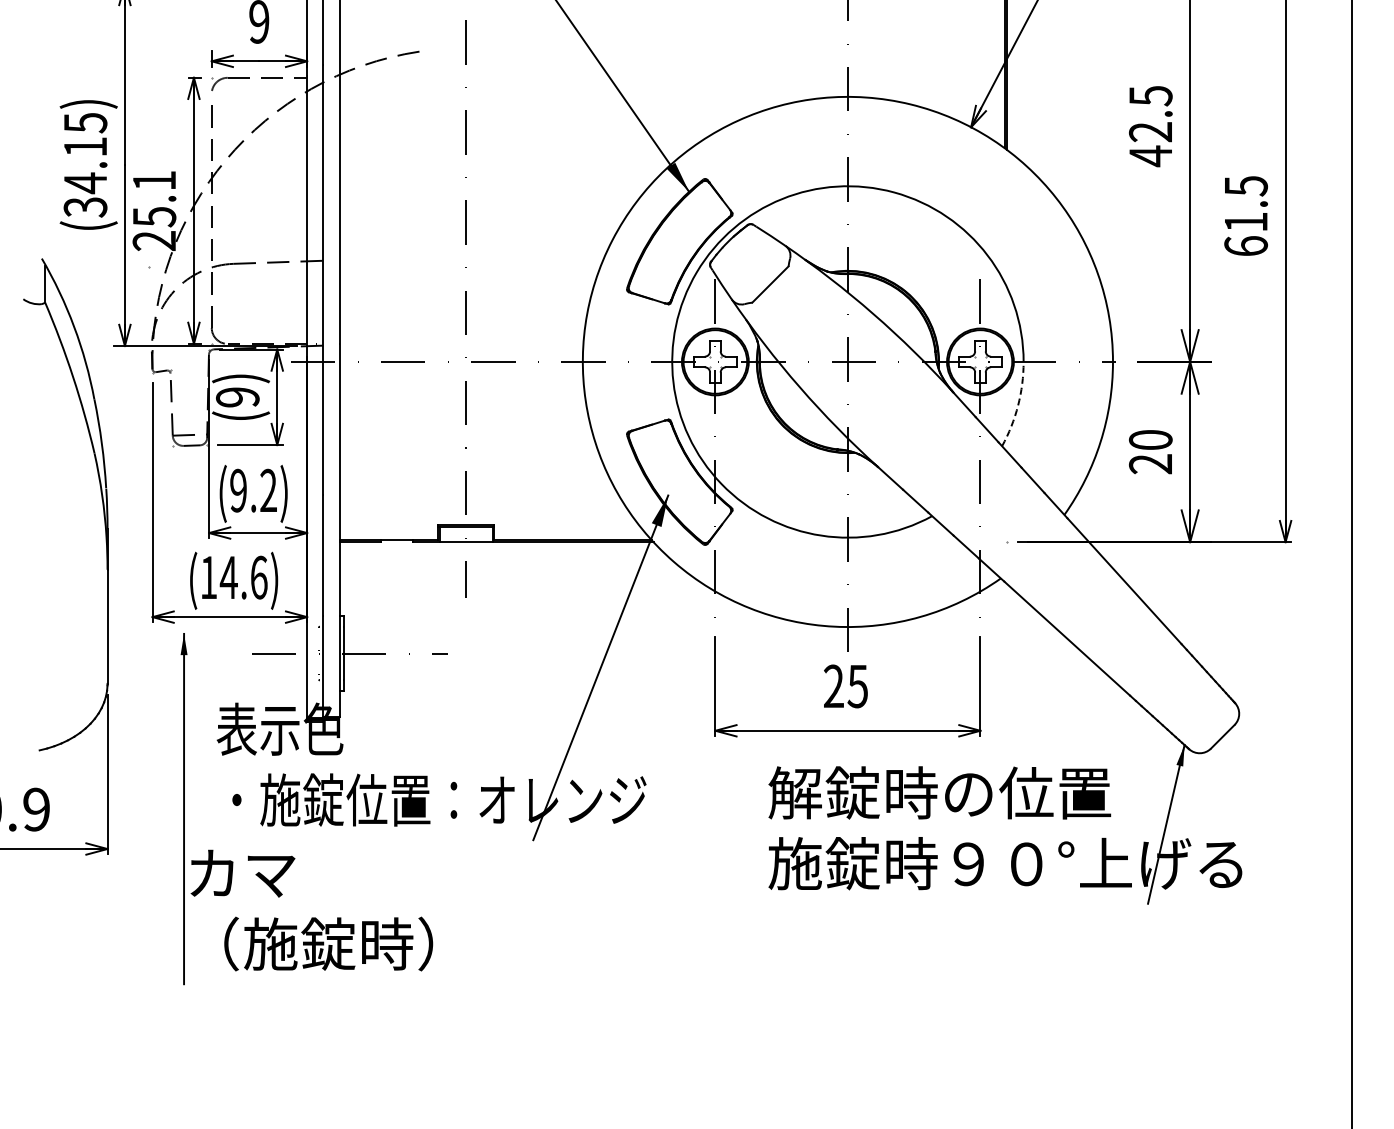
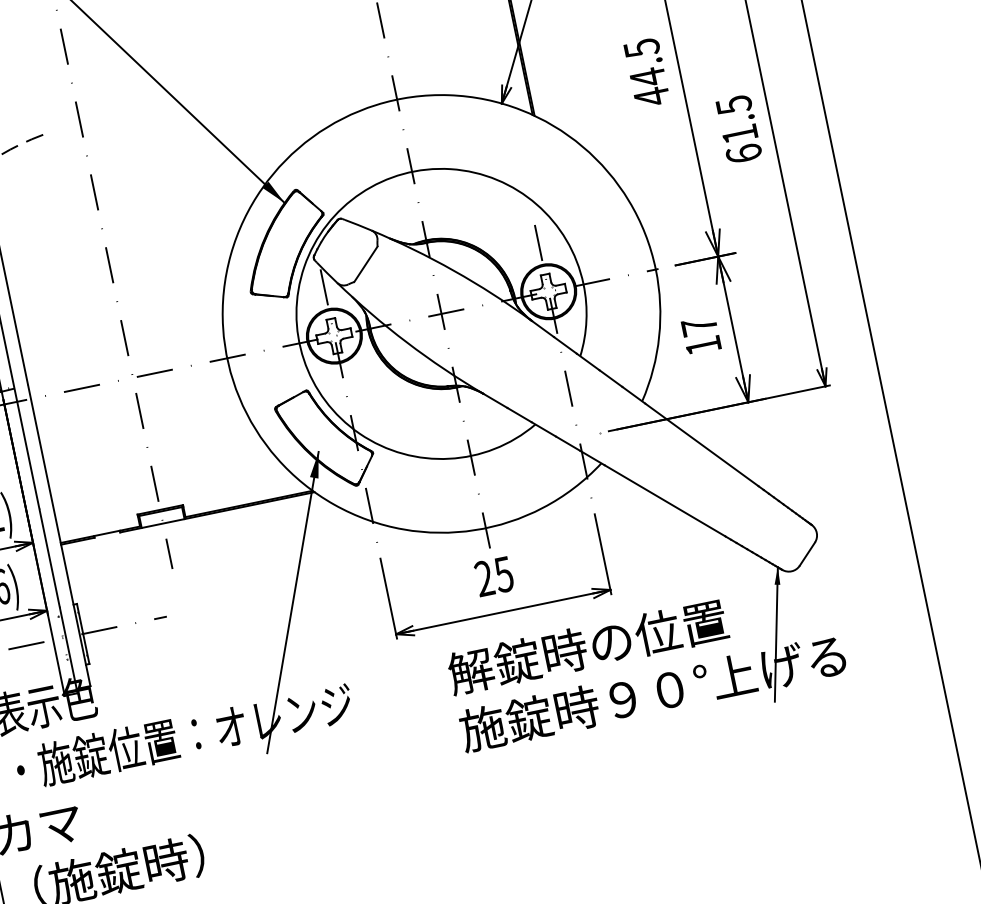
text: (1150, 132) -> (647, 77), 42.5 -> 44.5
arc: (1018, 405) -> (586, 320), dashed -> solid
text: (1150, 452) -> (701, 336), 20 -> 17

